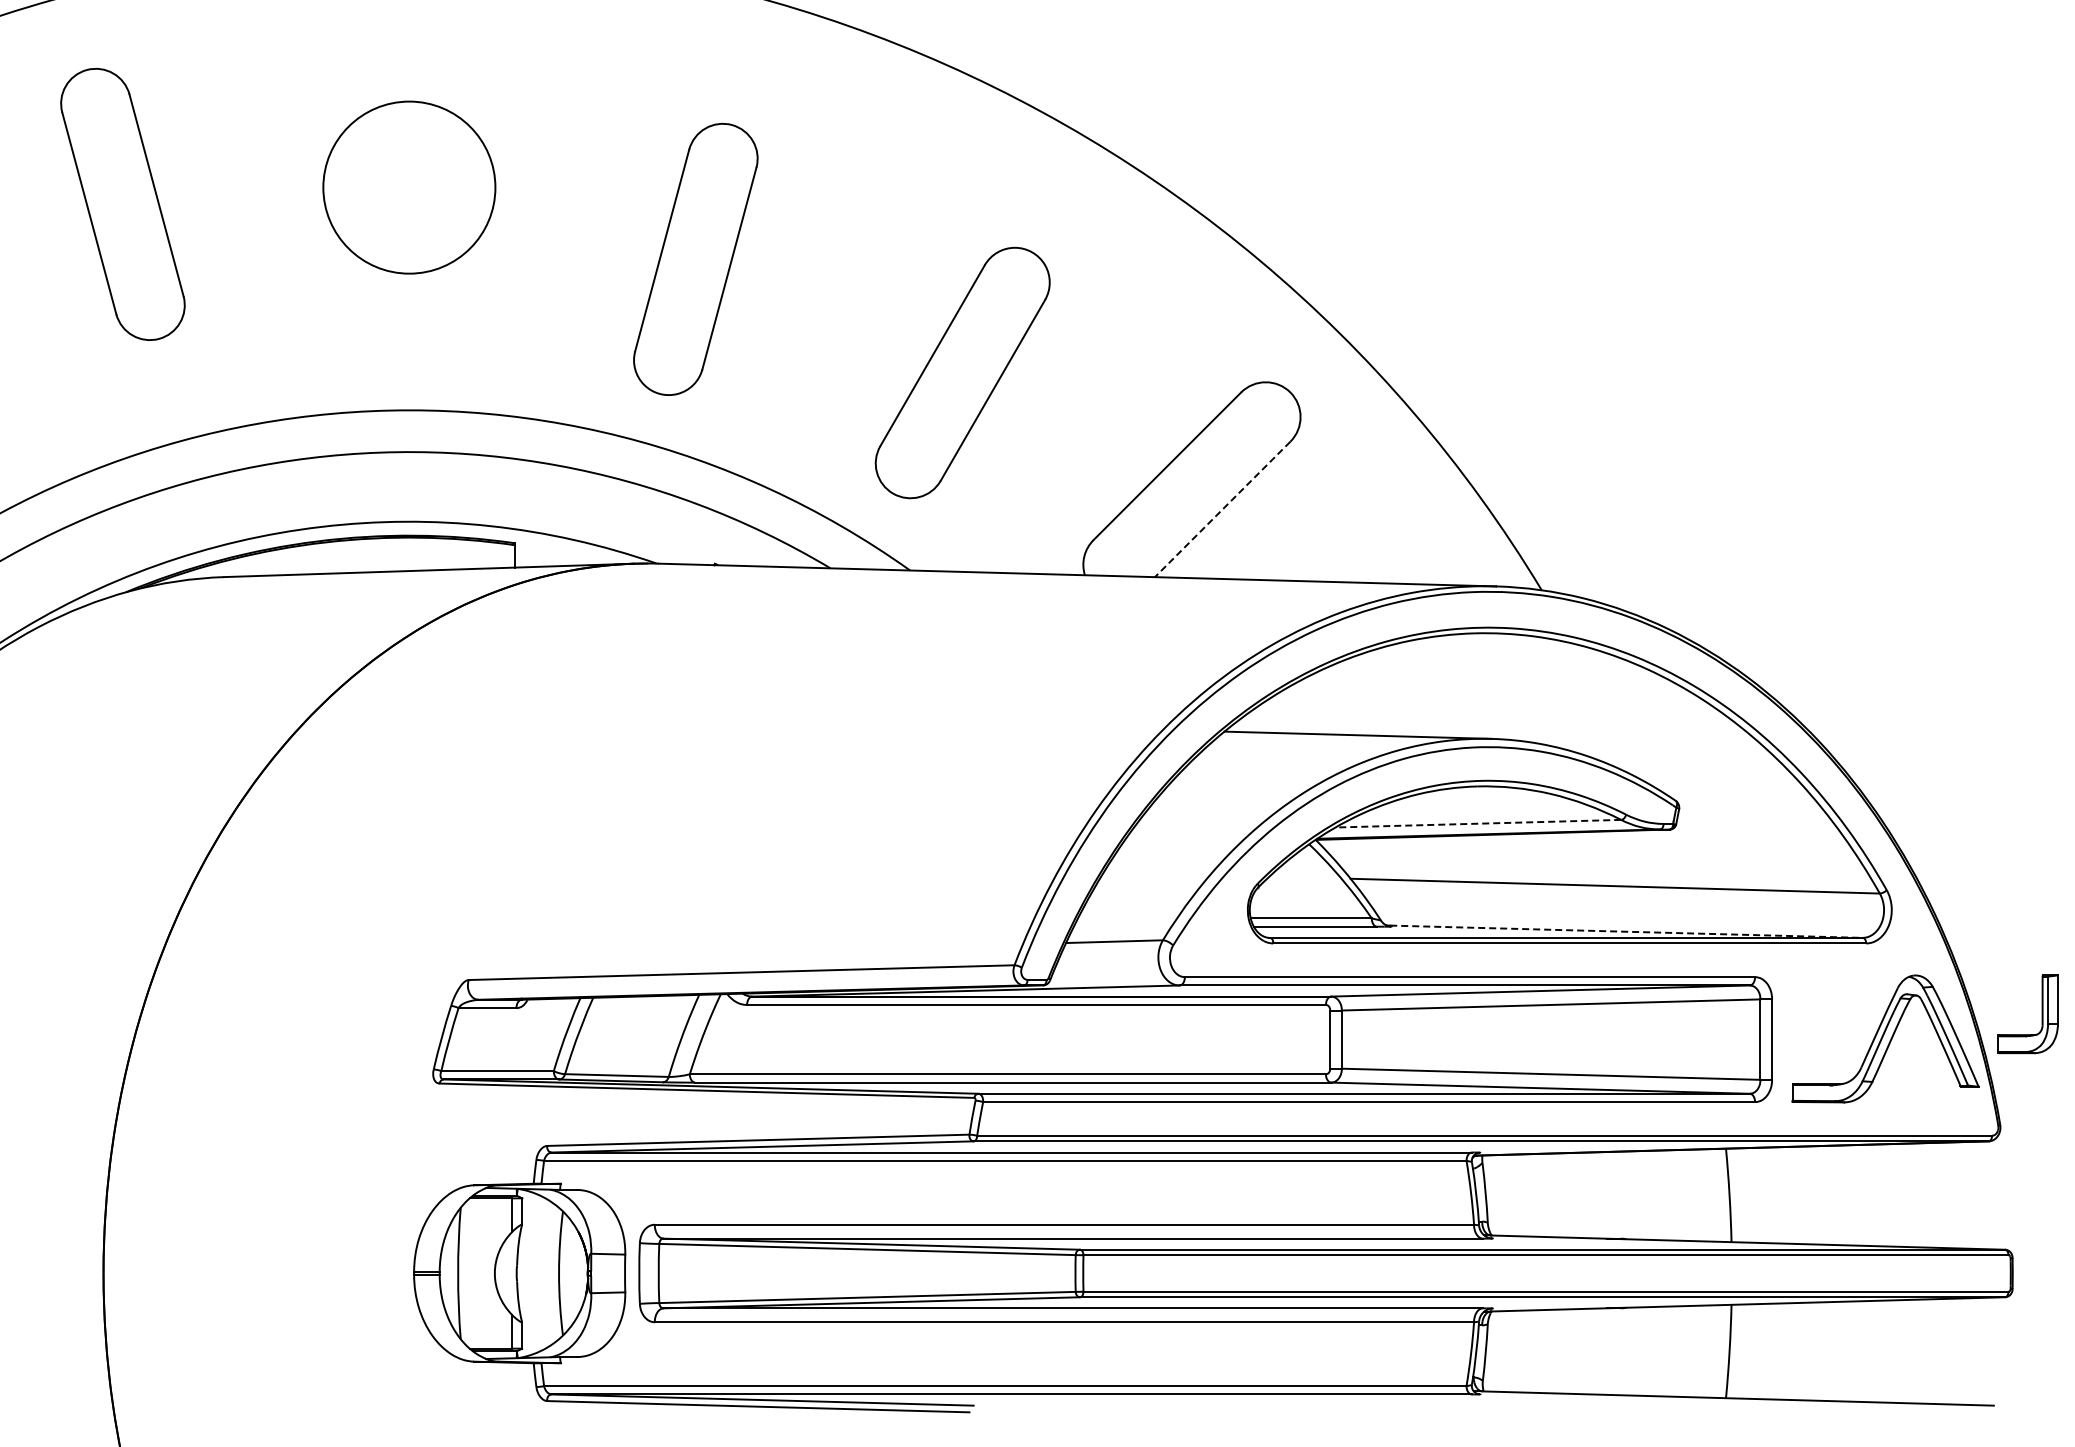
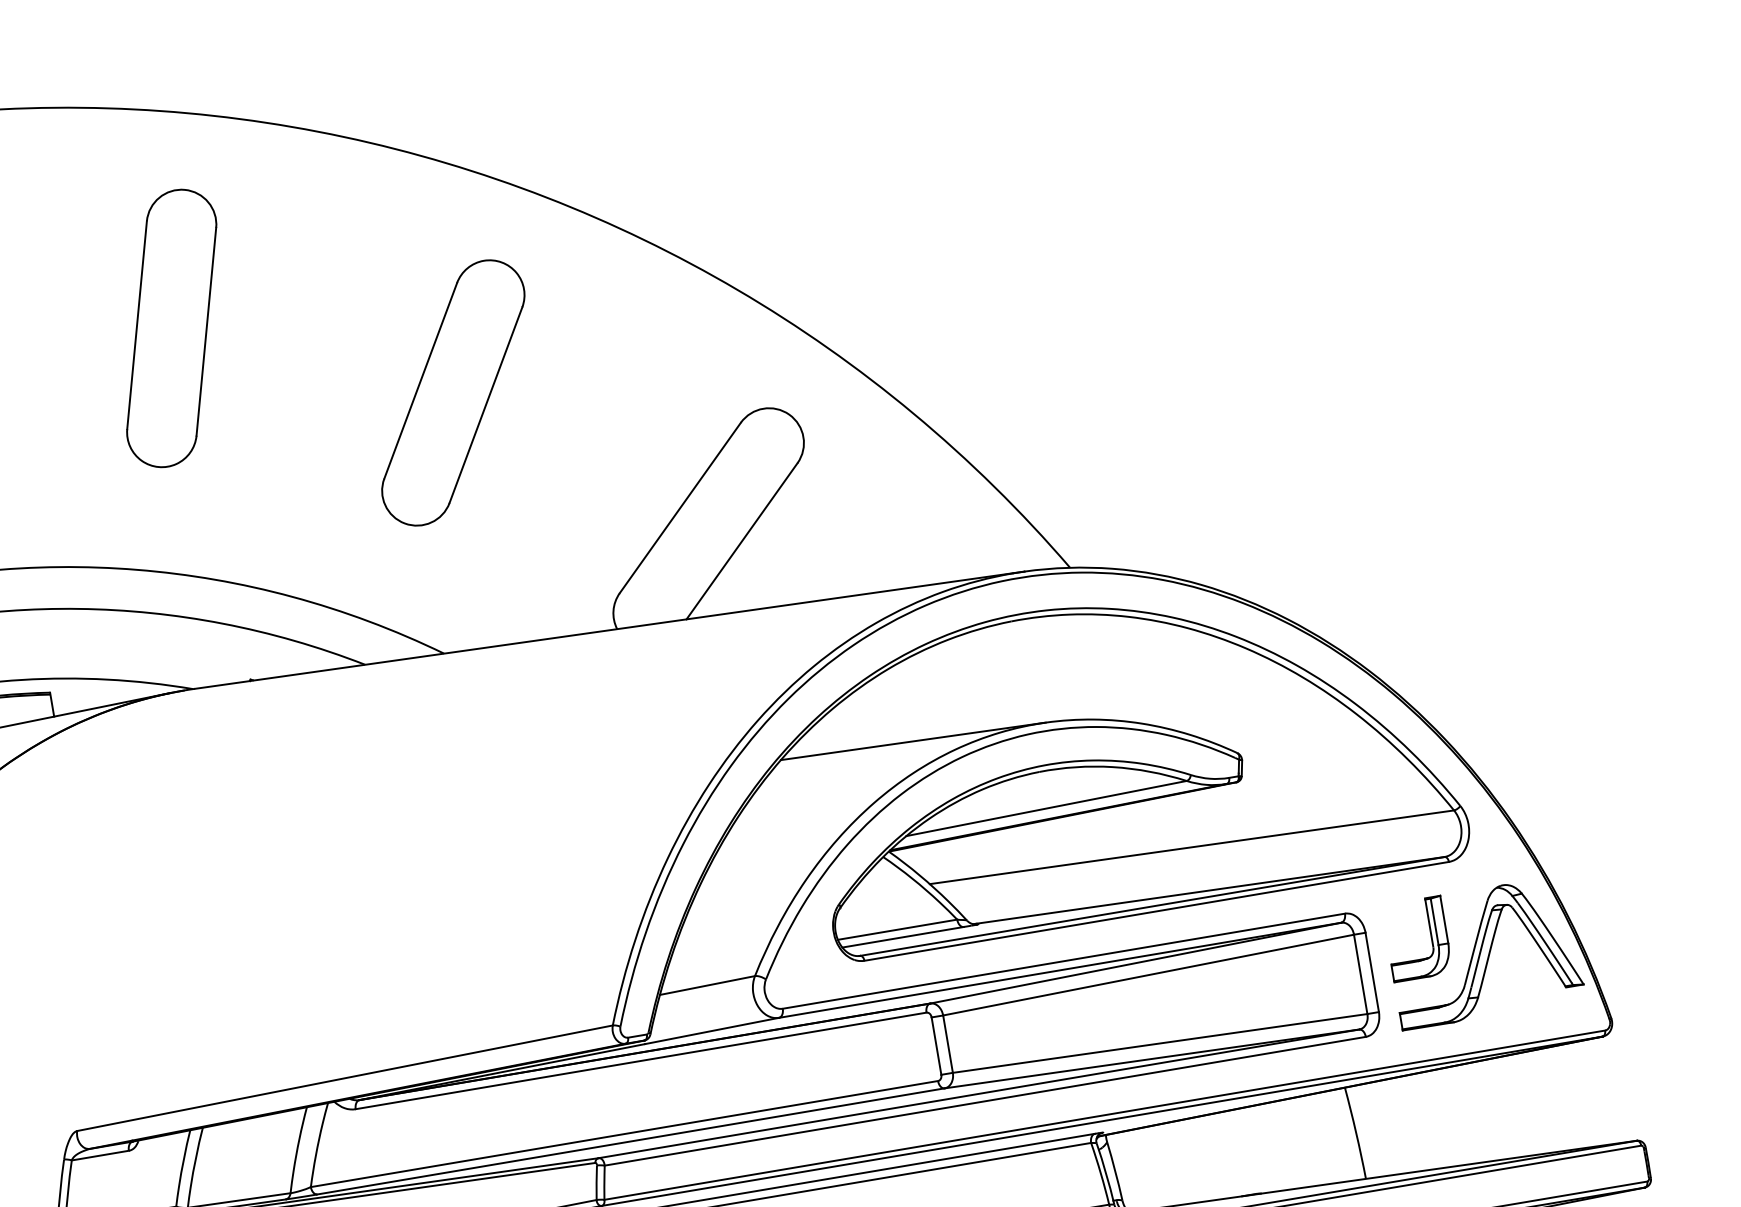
part: (695, 258) -> (171, 327), moved
part: (962, 372) -> (453, 392), moved
line: (1222, 509) -> (741, 541), dashed -> solid
line: (1478, 823) -> (1046, 808), dashed -> solid
line: (1626, 931) -> (1210, 890), dashed -> solid
part: (2041, 1014) -> (1430, 937), moved

